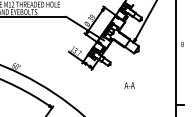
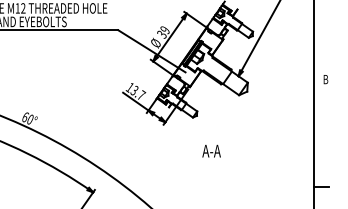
text: (129, 85) -> (211, 150), moved

